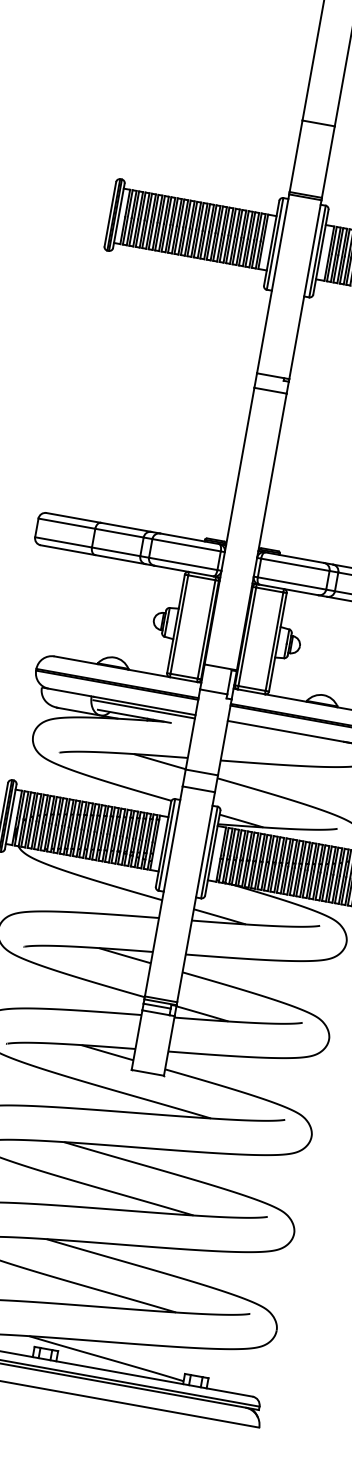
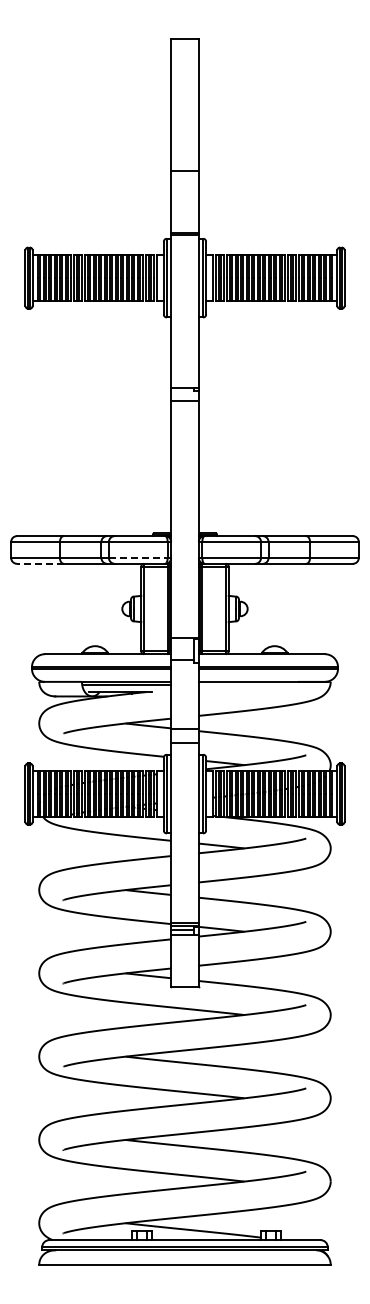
line: (67, 549) -> (39, 563), solid -> dashed
line: (183, 563) -> (138, 557), solid -> dashed

